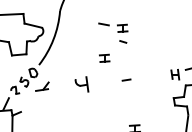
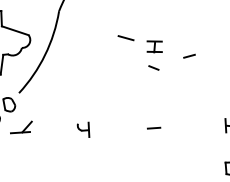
line: (144, 32) -> (188, 56), added
part: (104, 57) -> (122, 89), removed
part: (81, 84) -> (82, 129), size x0.62

